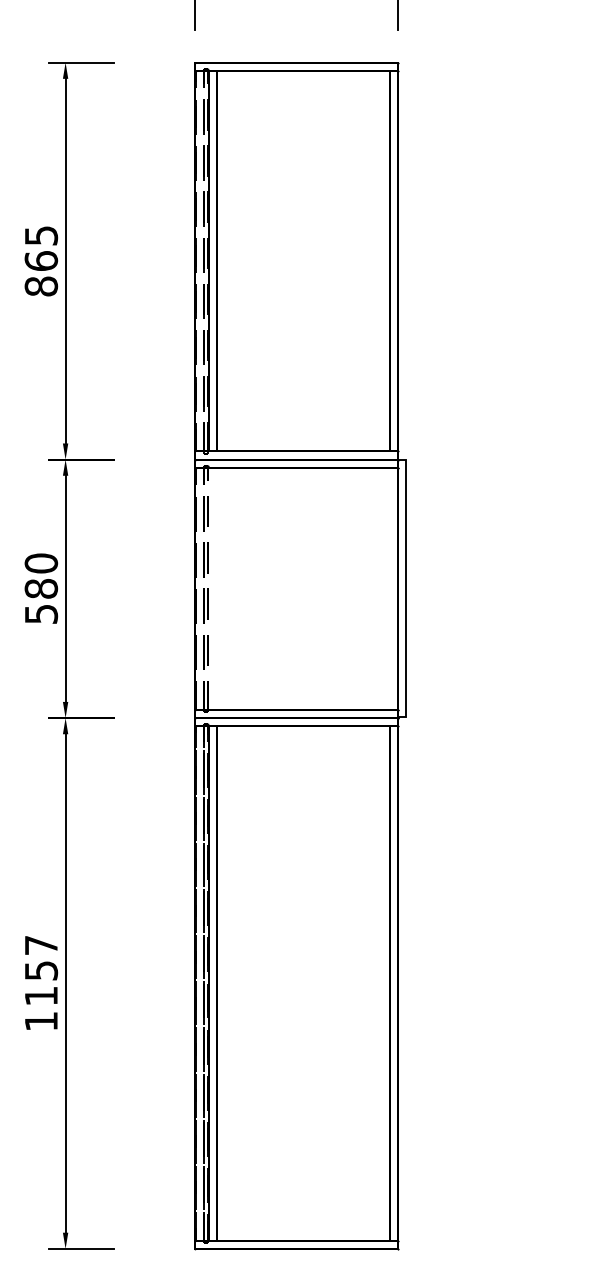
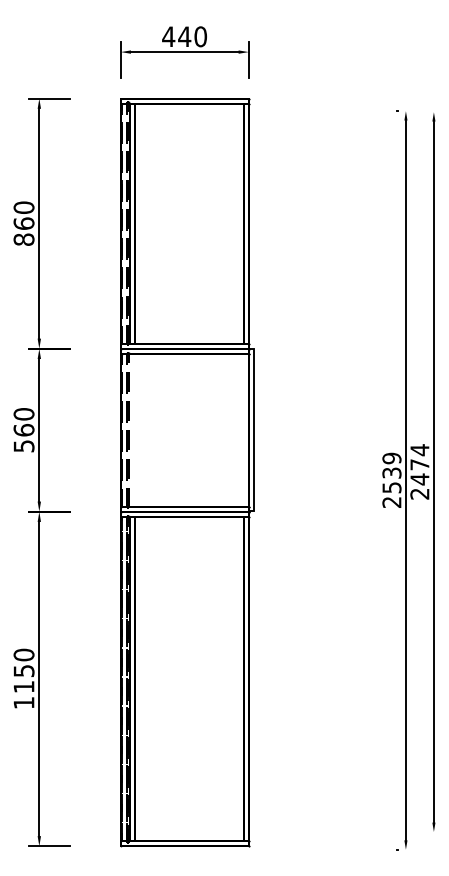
text: (40, 235) -> (23, 207), 865 -> 860
text: (40, 587) -> (23, 429), 580 -> 560
text: (40, 944) -> (23, 654), 1157 -> 1150

